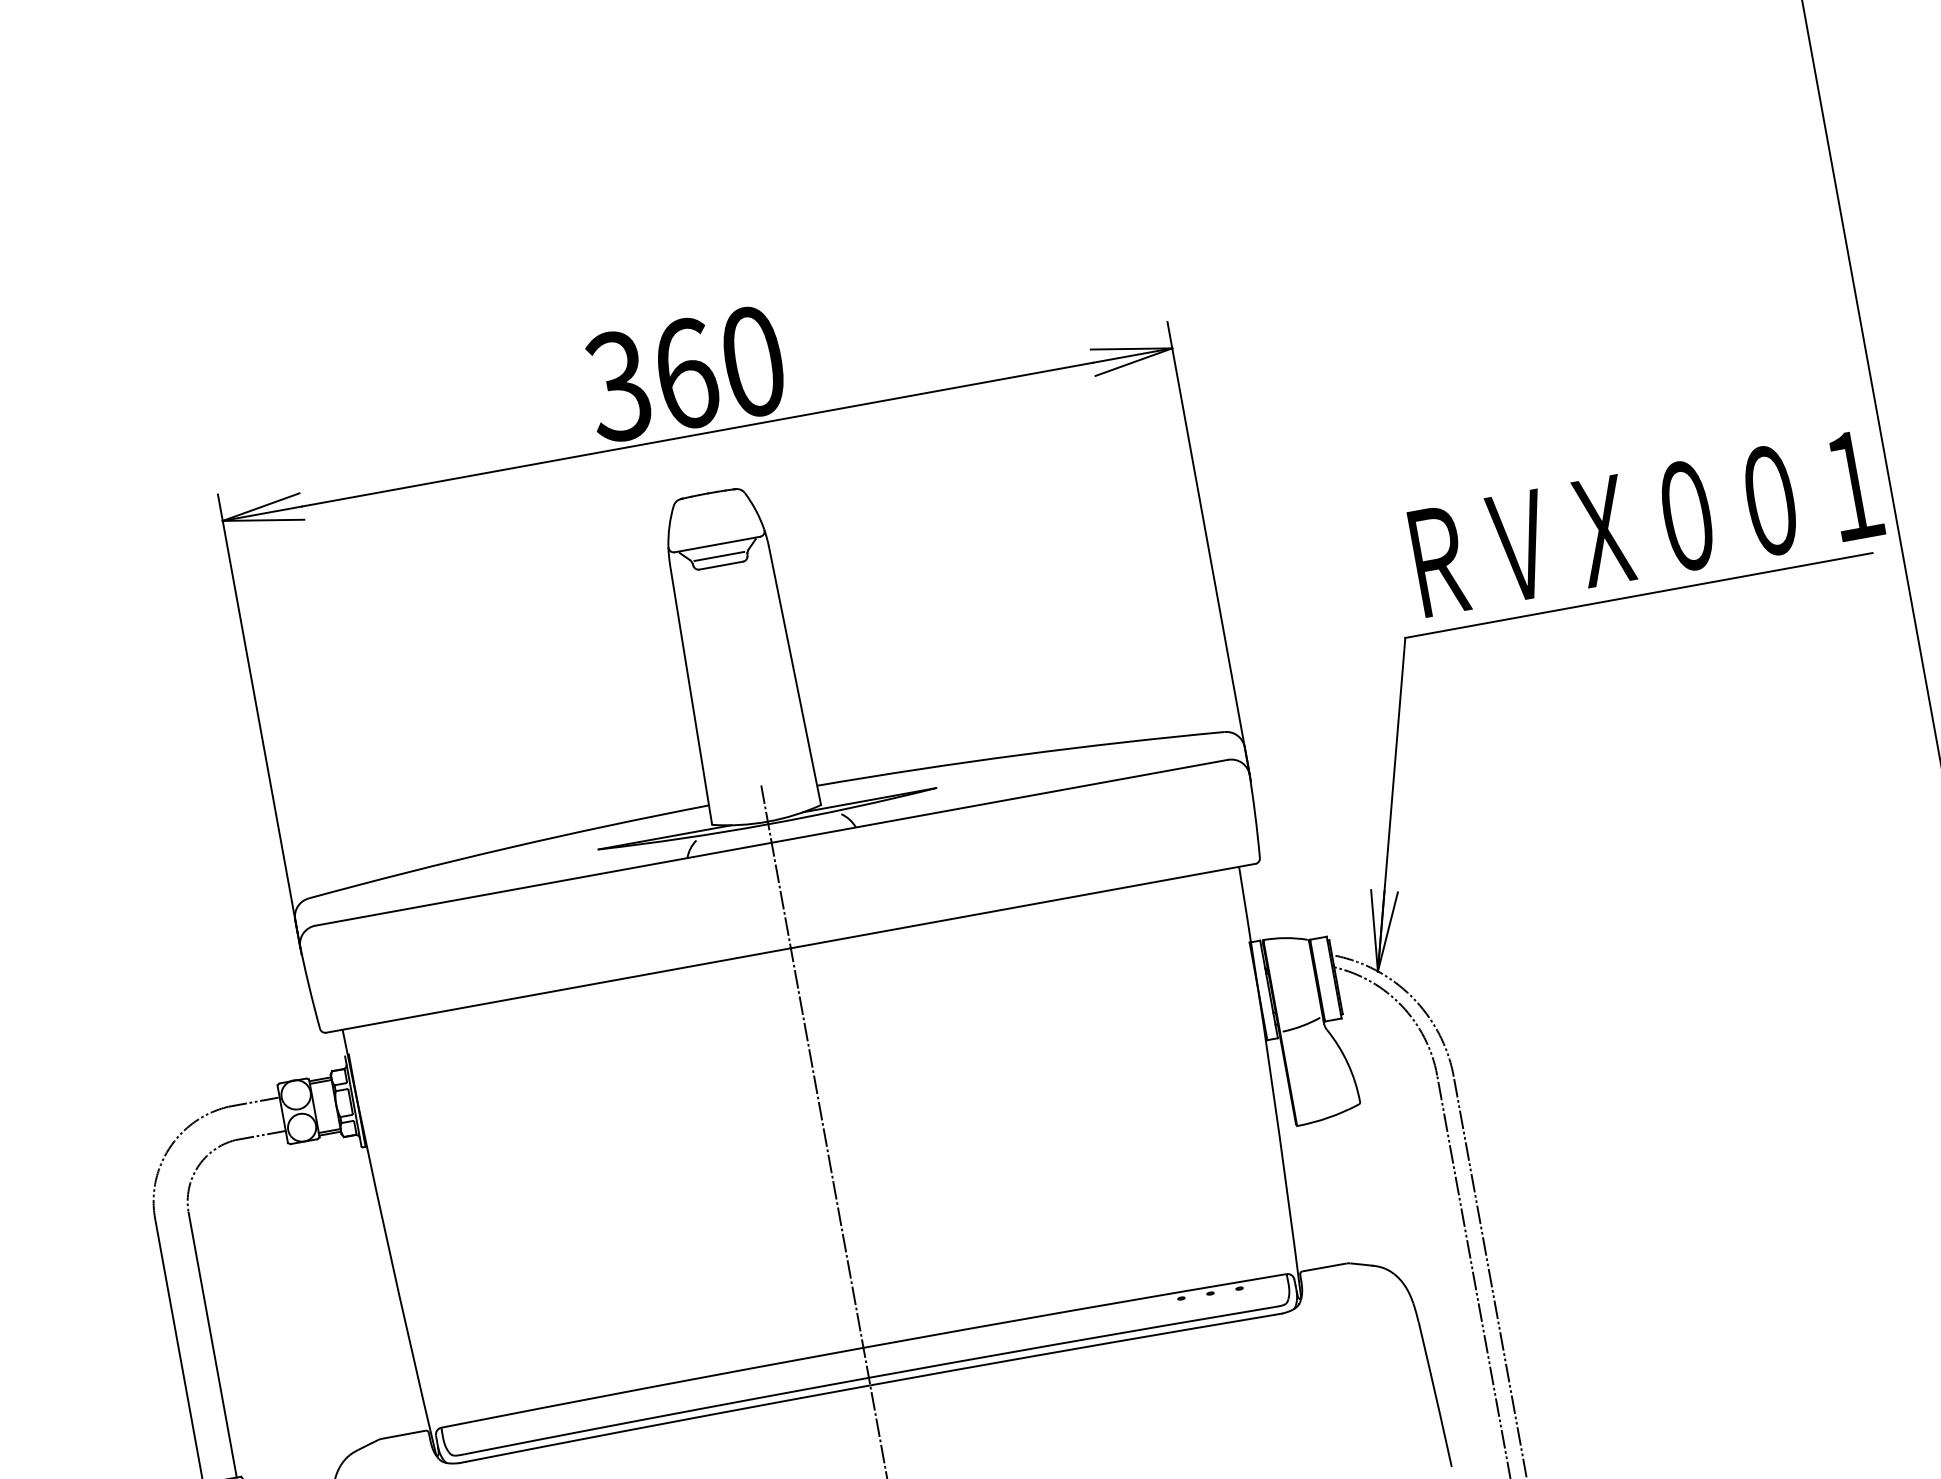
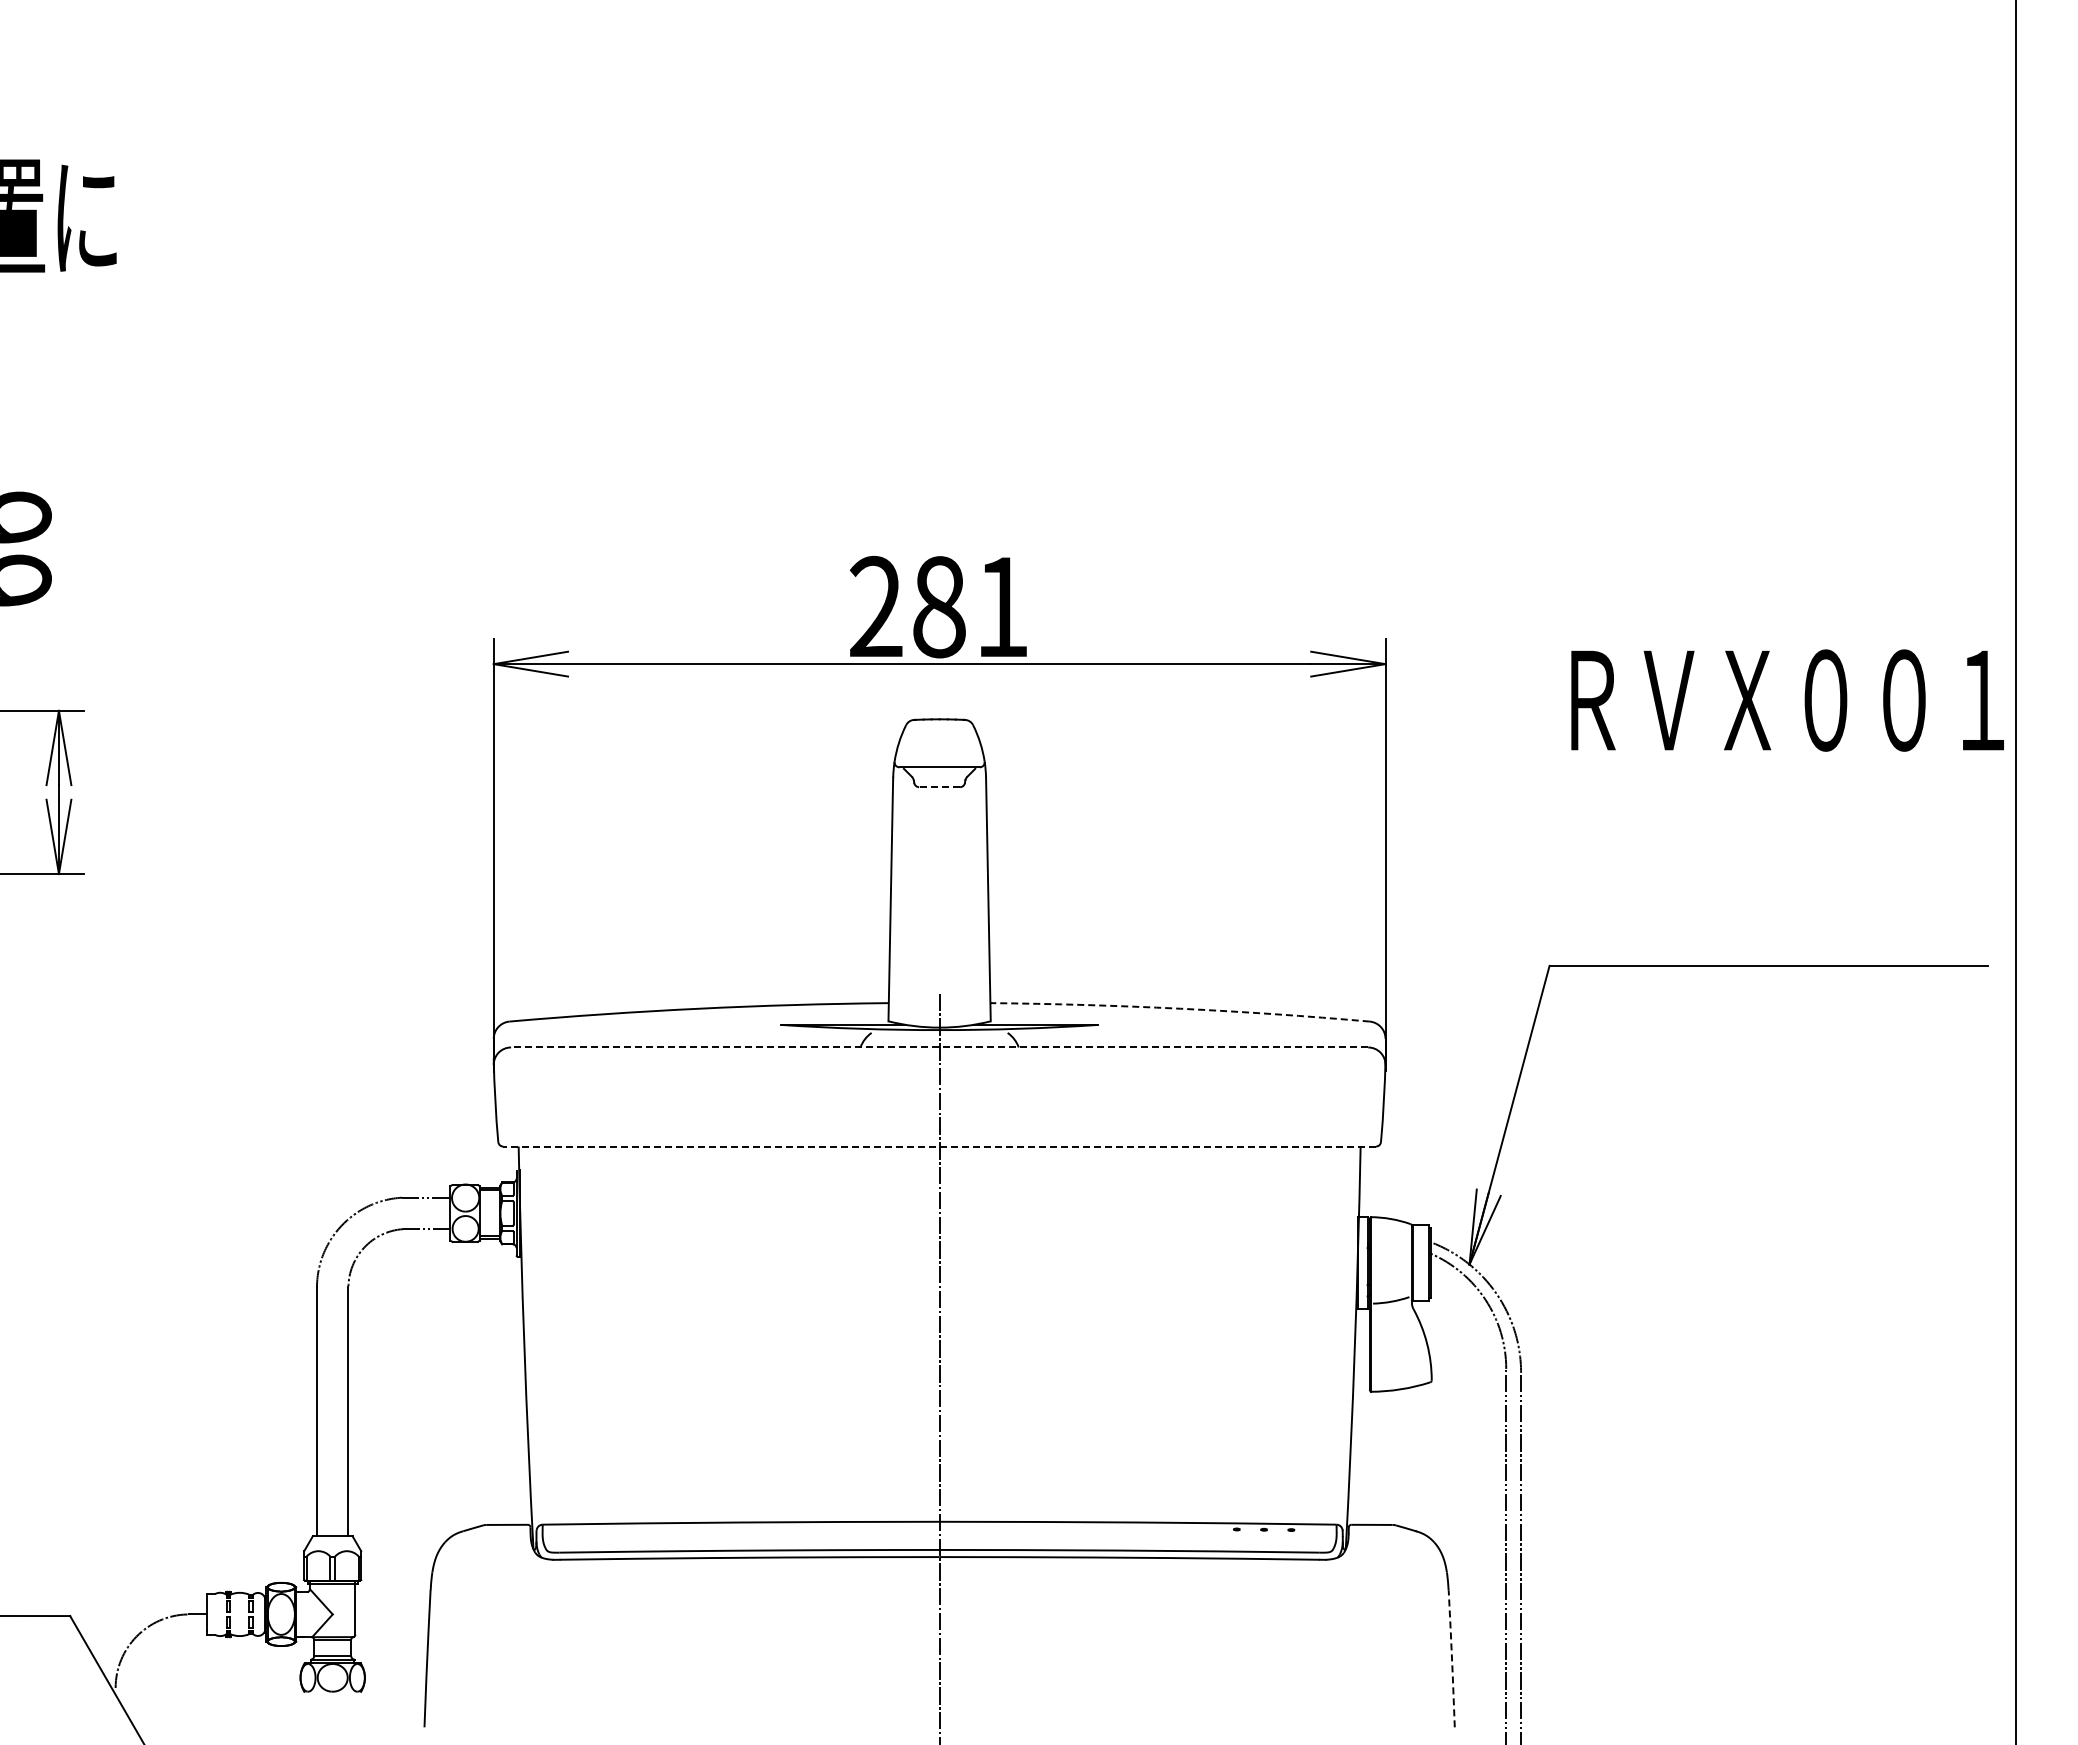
text: (685, 373) -> (938, 606), 360 -> 281
text: (1646, 523) -> (1787, 700), moved
line: (719, 556) -> (939, 778), removed
line: (721, 566) -> (939, 787), solid -> dashed
arc: (1020, 754) -> (1180, 1008), solid -> dashed
line: (771, 842) -> (939, 1047), solid -> dashed
line: (790, 948) -> (939, 1146), solid -> dashed
line: (1436, 1394) -> (1452, 1658), solid -> dashed

